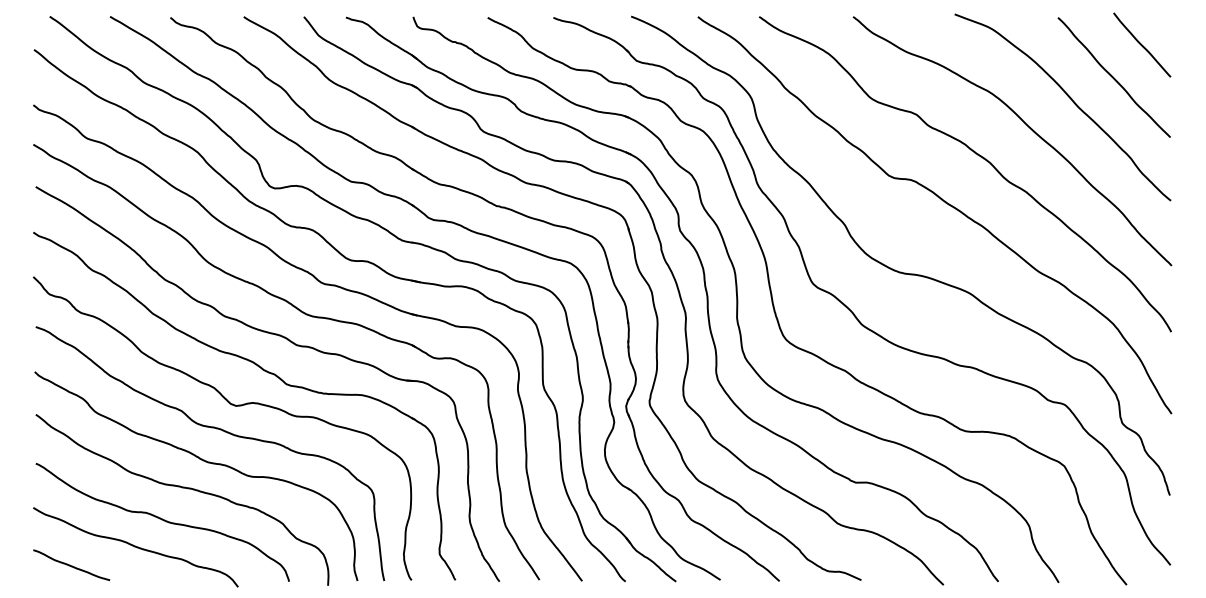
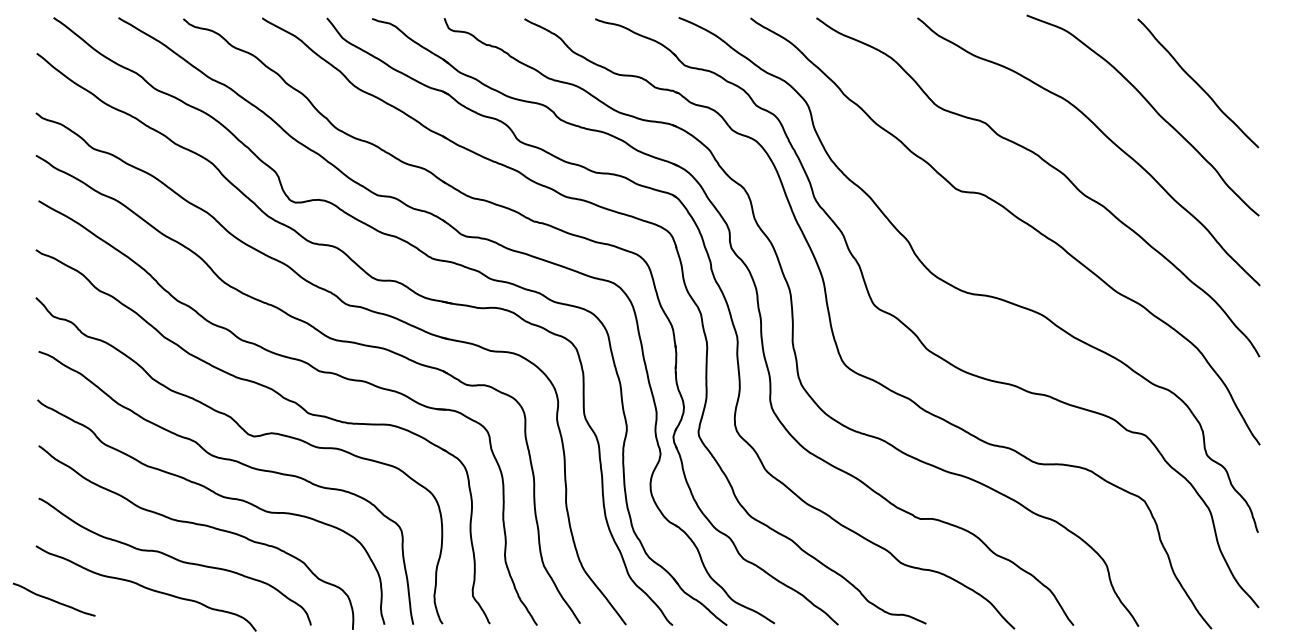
curve: (1142, 45) -> (1228, 48), removed
curve: (71, 564) -> (53, 599), moved

